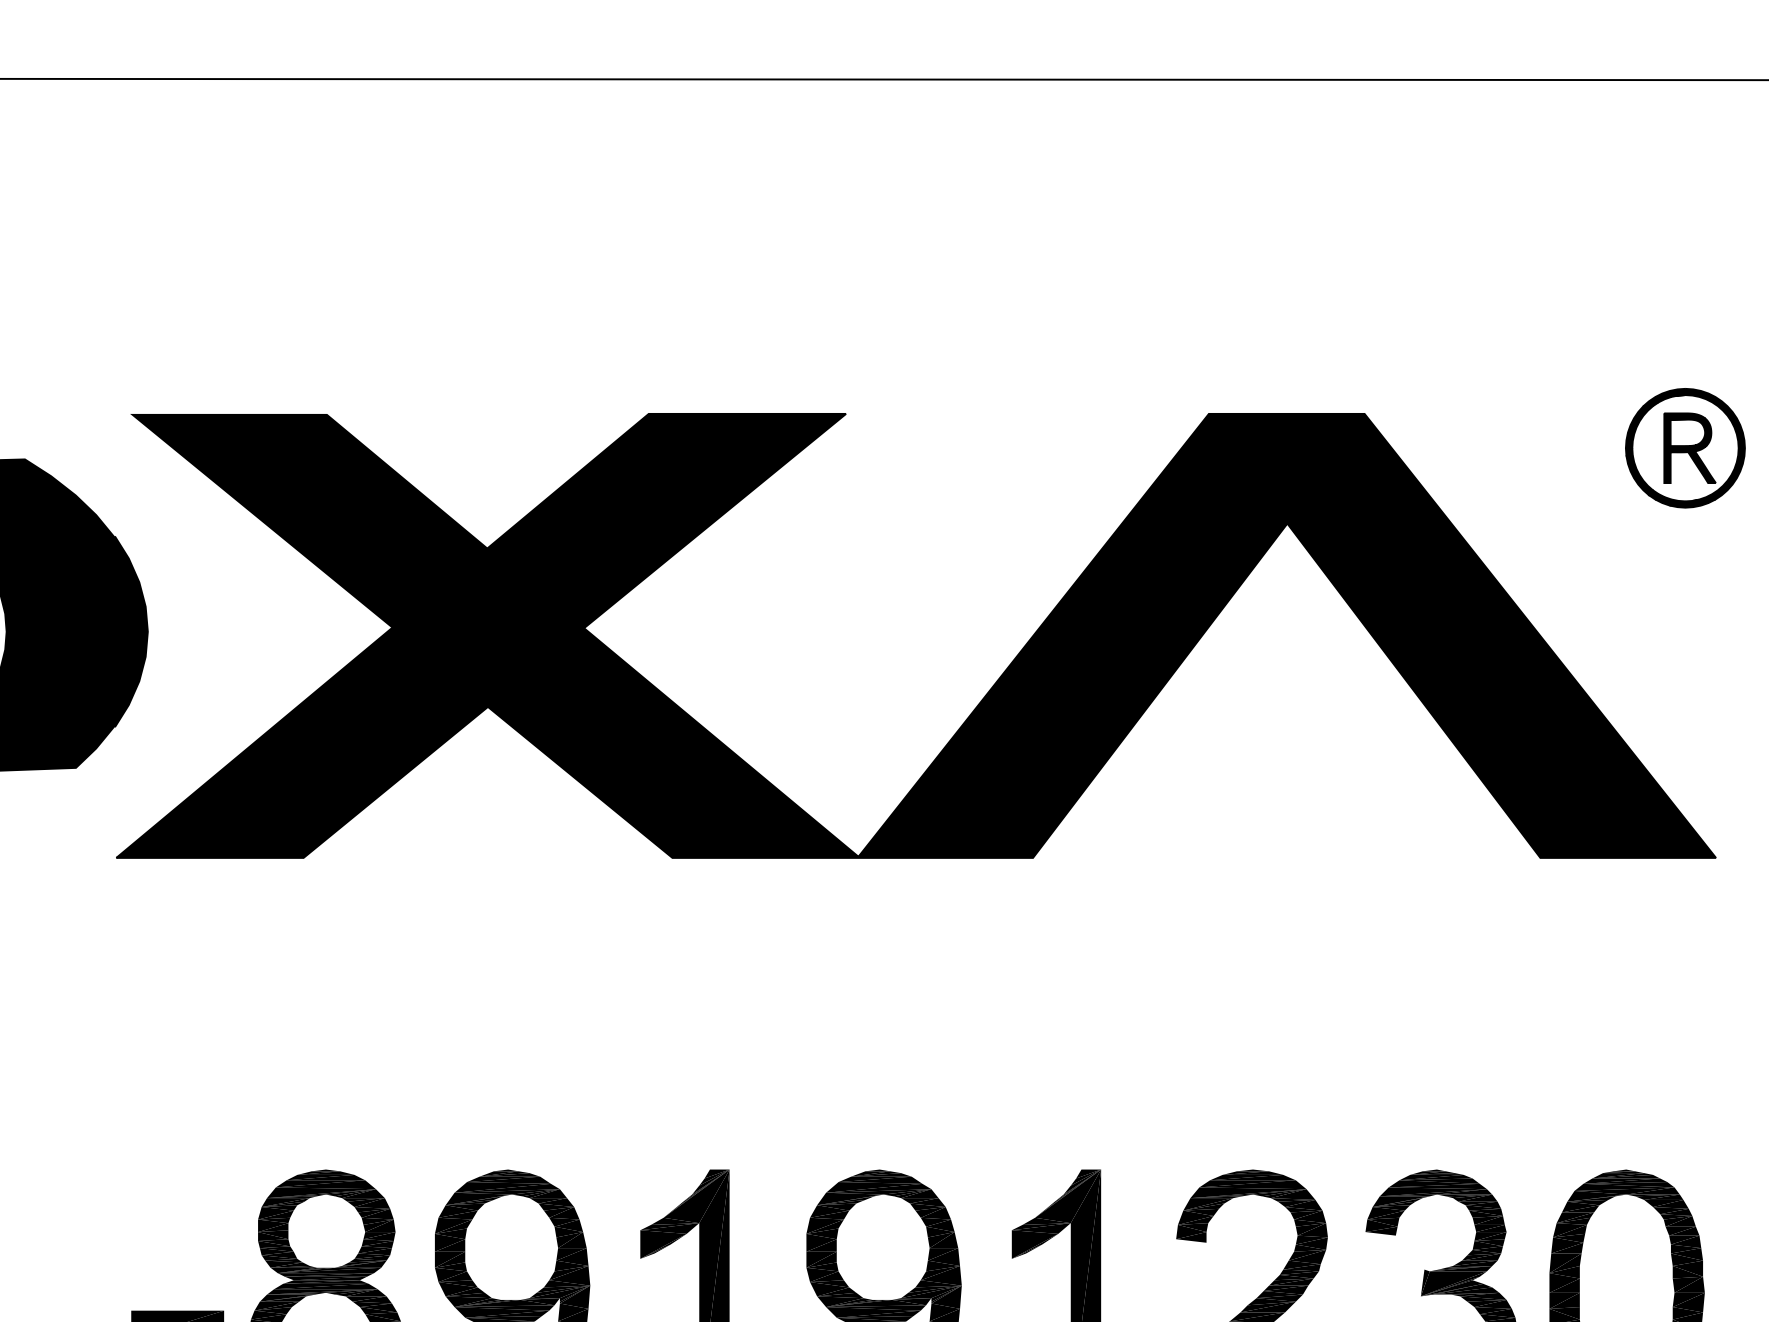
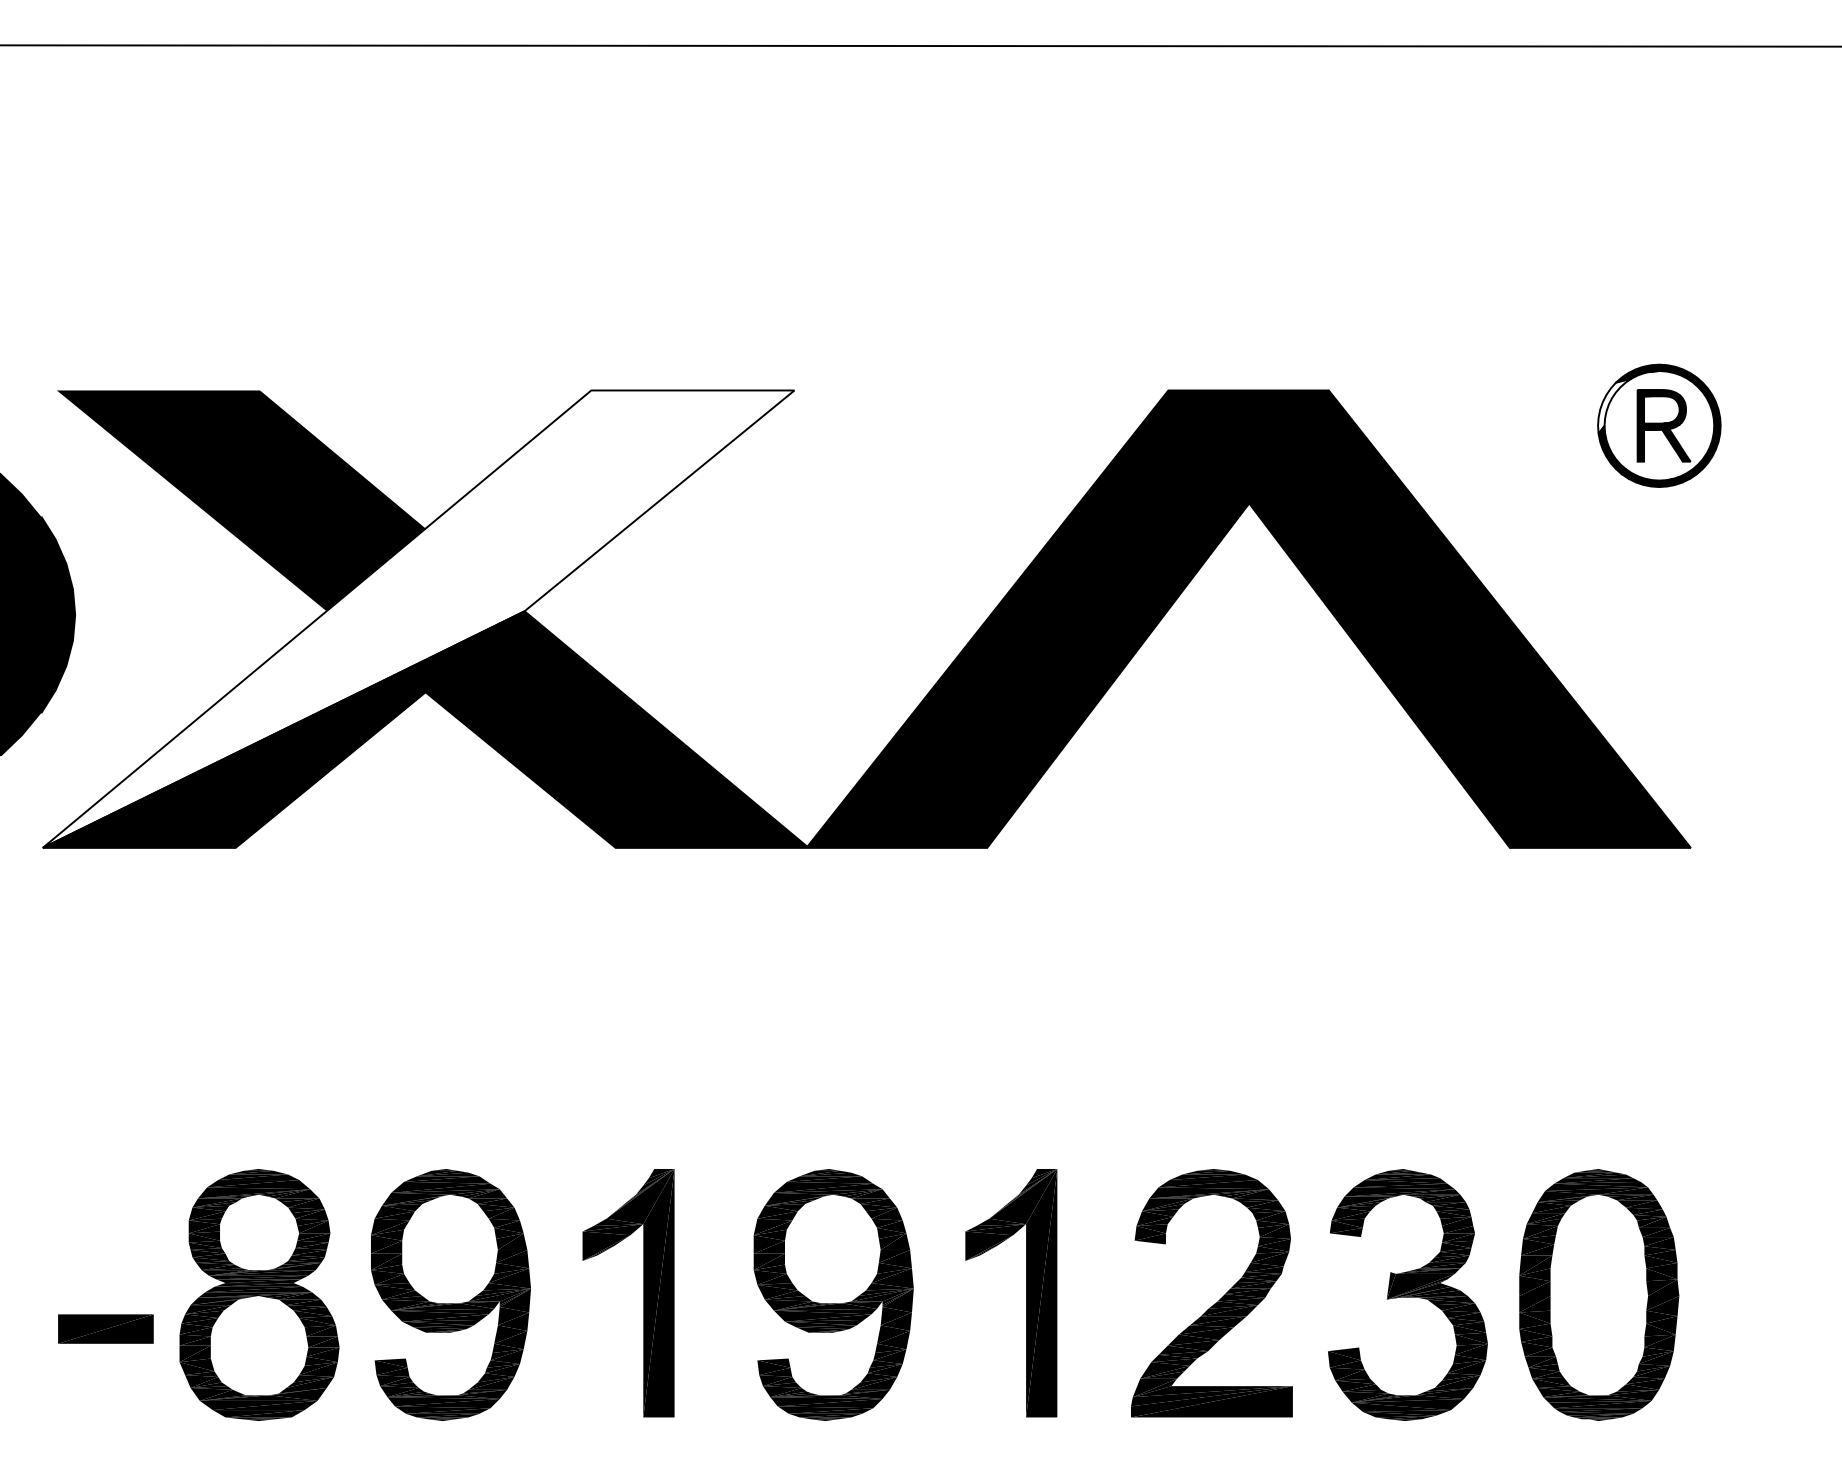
fill: (1641, 428) -> (1614, 405), removed
fill: (481, 635) -> (418, 618), removed

